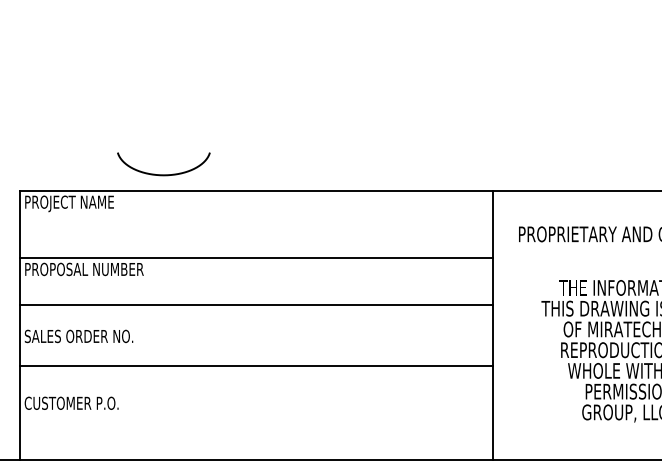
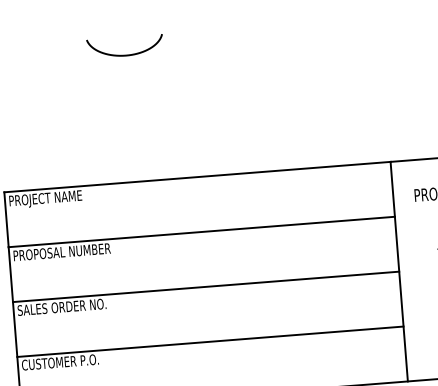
curve: (163, 174) -> (125, 54), moved
line: (255, 305) -> (205, 286), moved
line: (255, 365) -> (209, 341), moved

